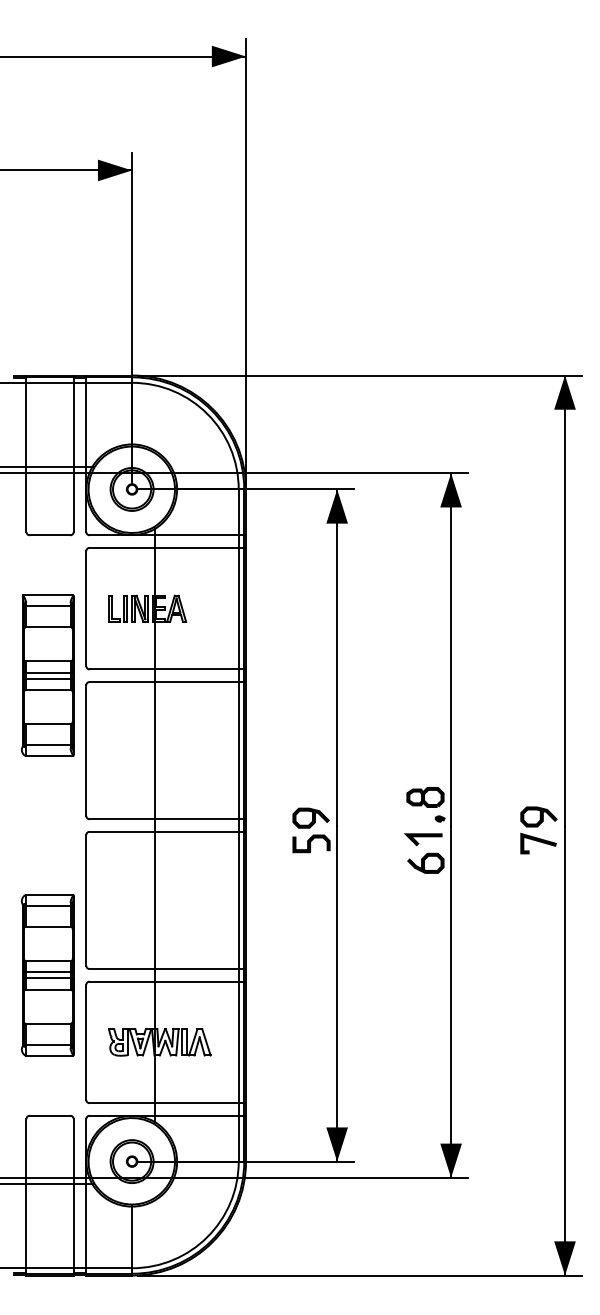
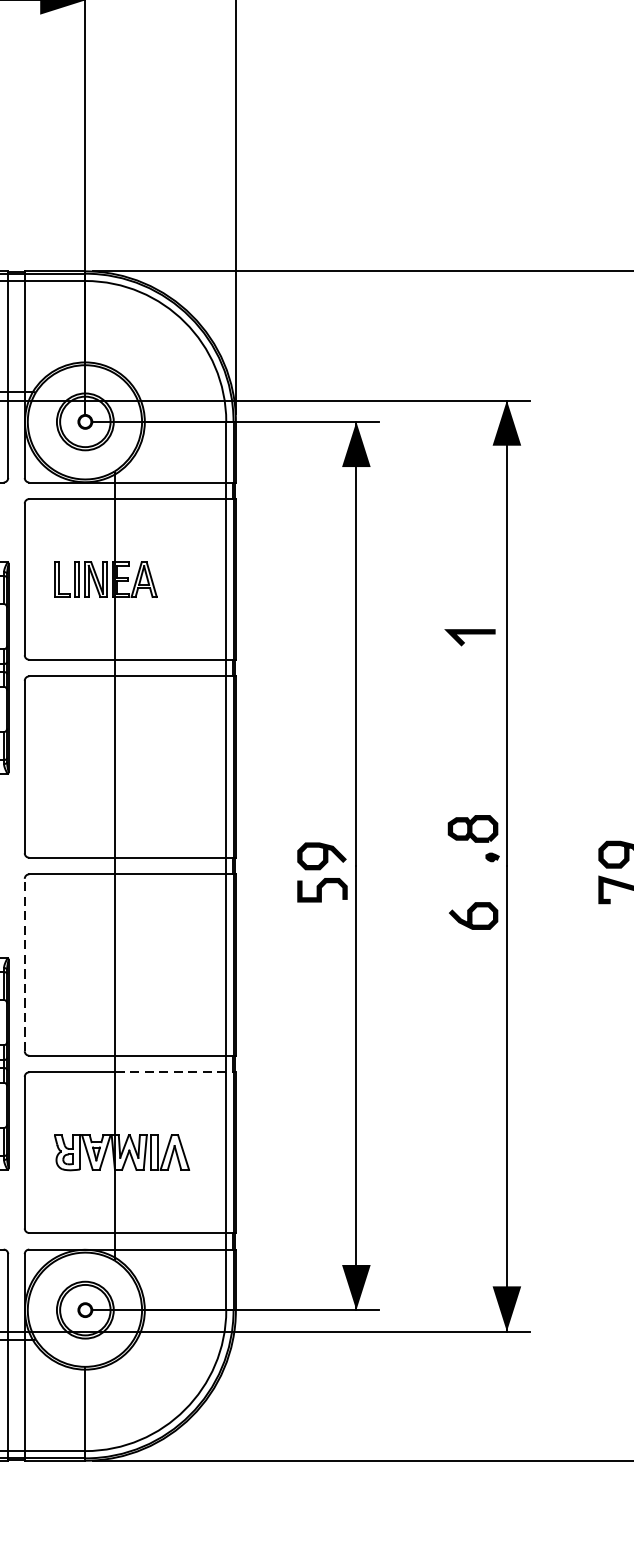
line: (423, 837) -> (470, 634), moved
line: (86, 899) -> (25, 963), solid -> dashed
line: (200, 981) -> (175, 1072), solid -> dashed

